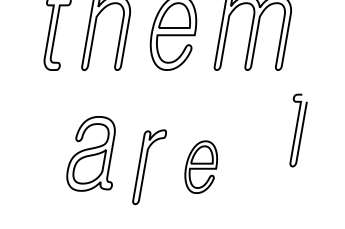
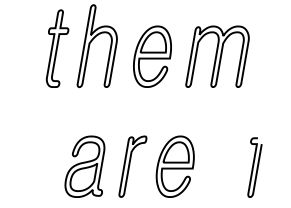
curve: (296, 130) -> (253, 167), moved
part: (90, 153) -> (84, 166), moved
part: (200, 166) -> (174, 166), size x1.43

